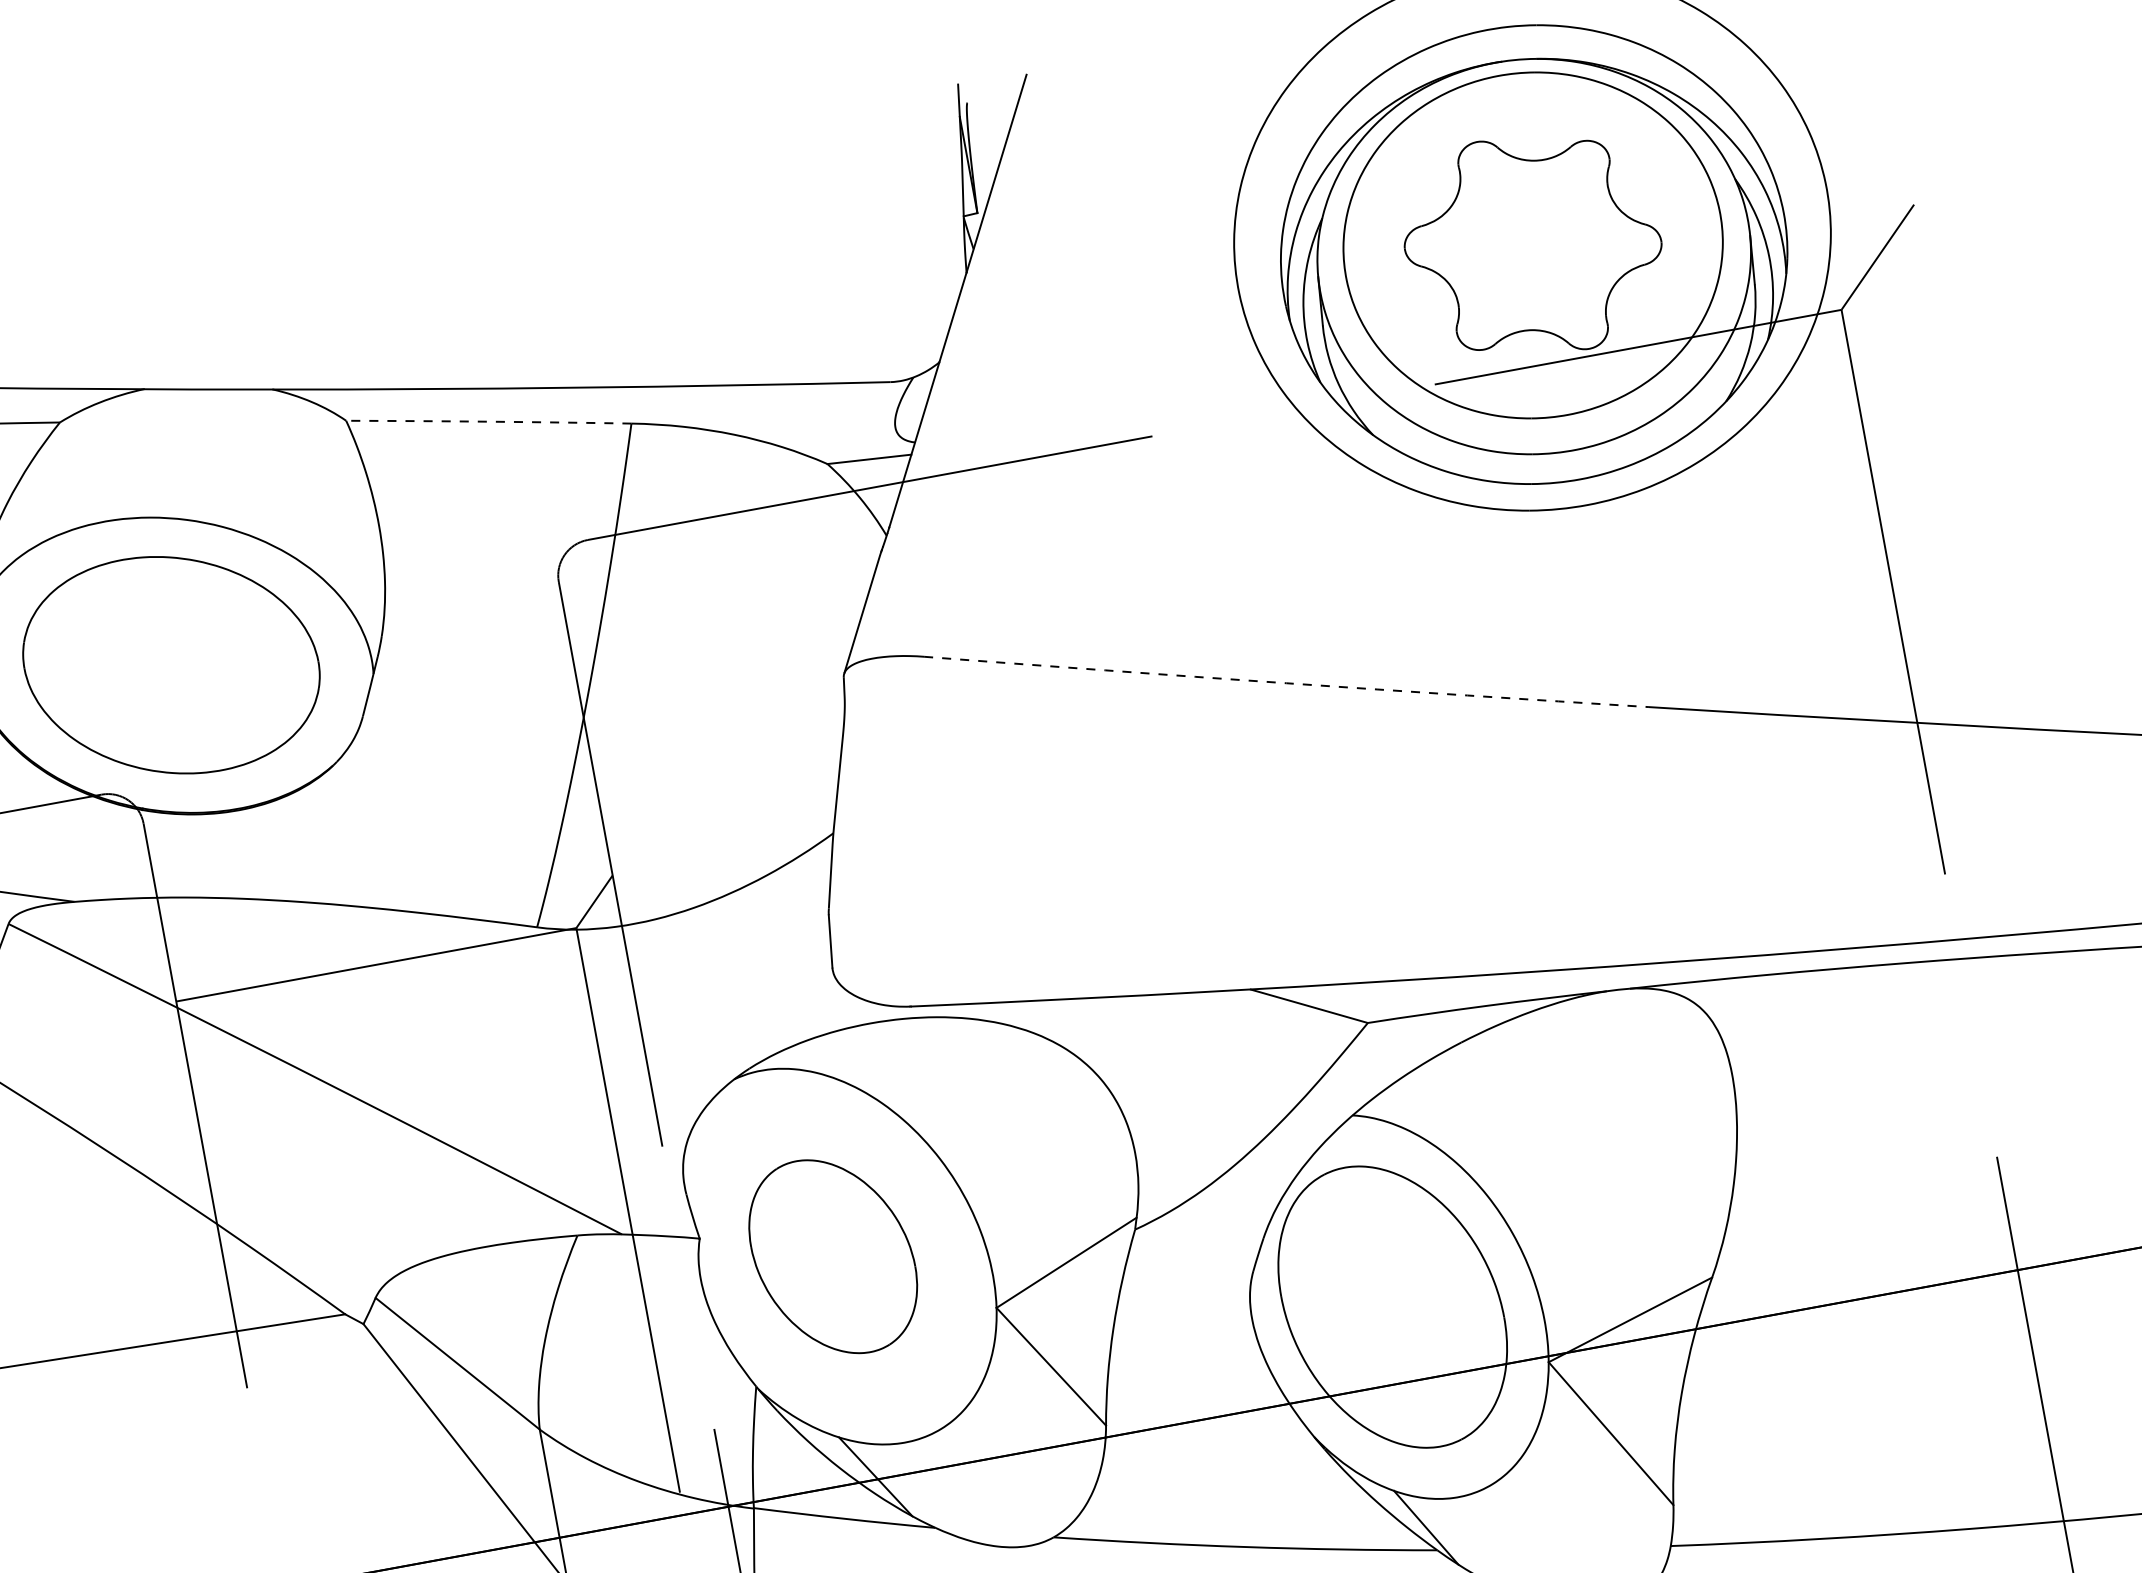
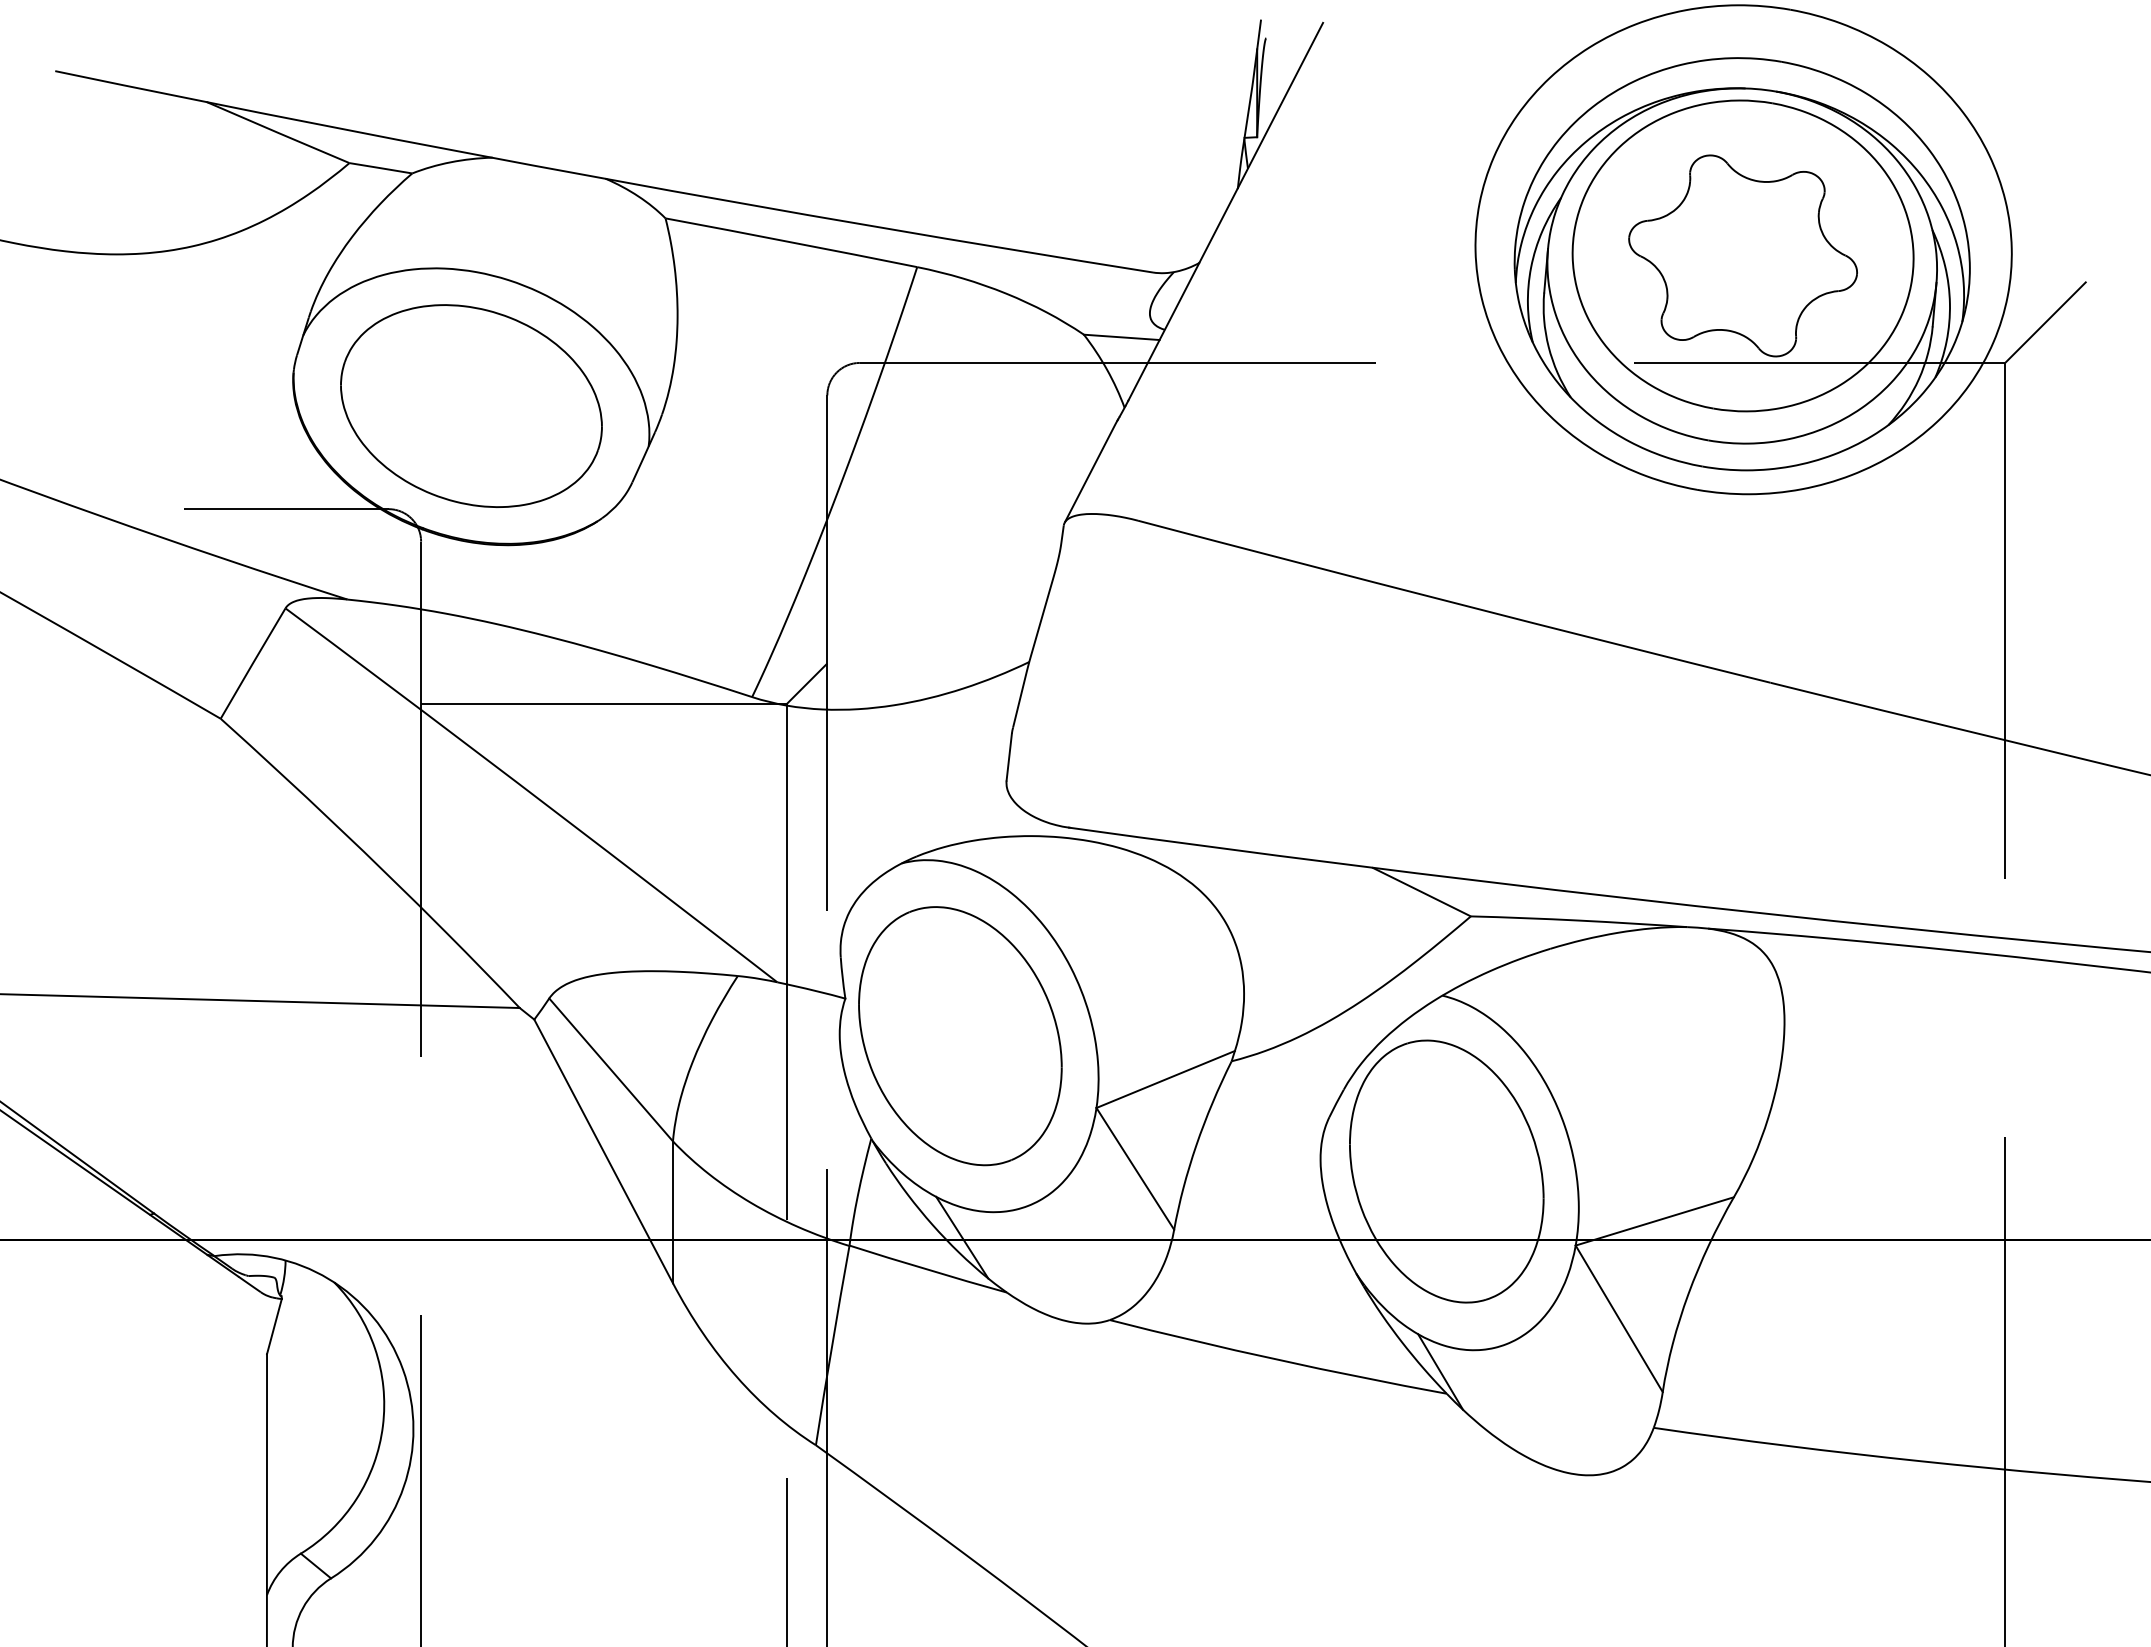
arc: (488, 421) -> (791, 242), dashed -> solid
arc: (1286, 682) -> (1454, 602), dashed -> solid
part: (833, 1256) -> (960, 1036), size x1.43

